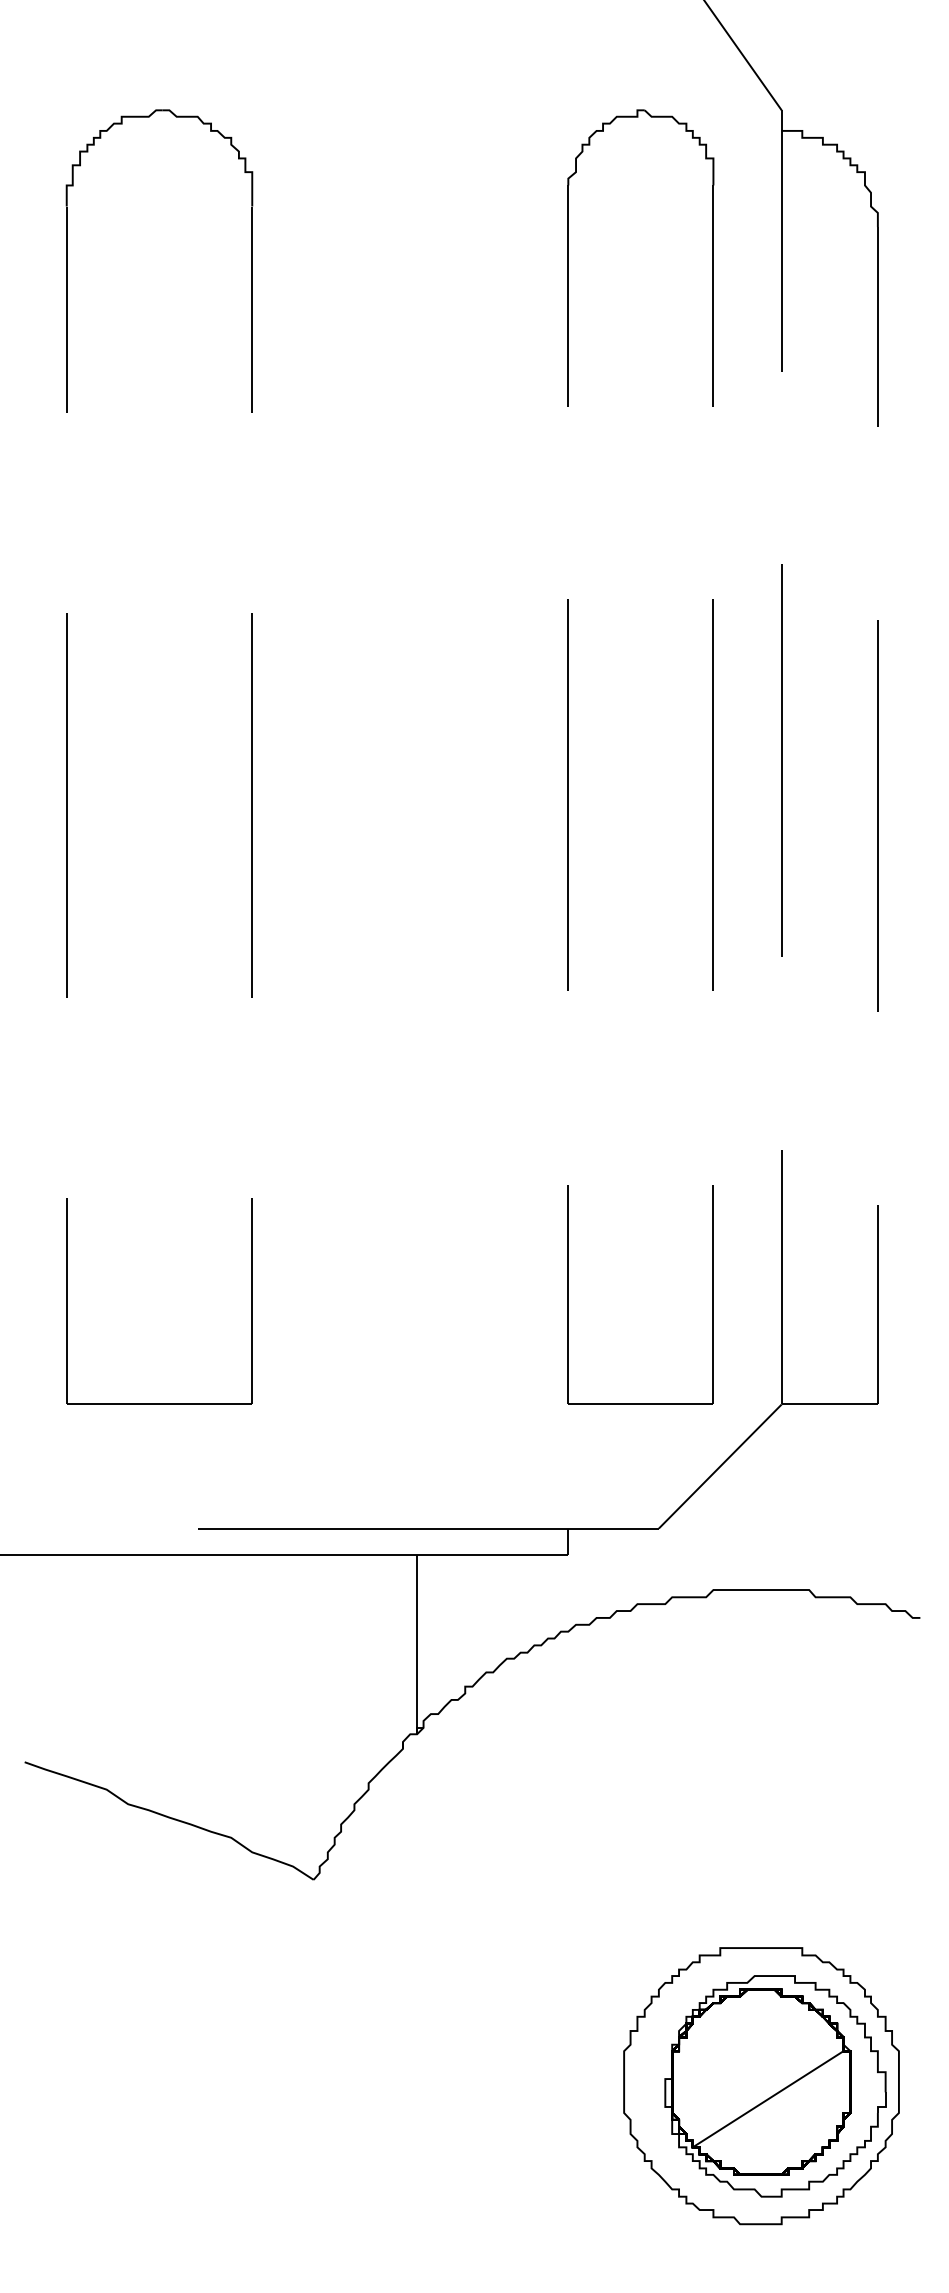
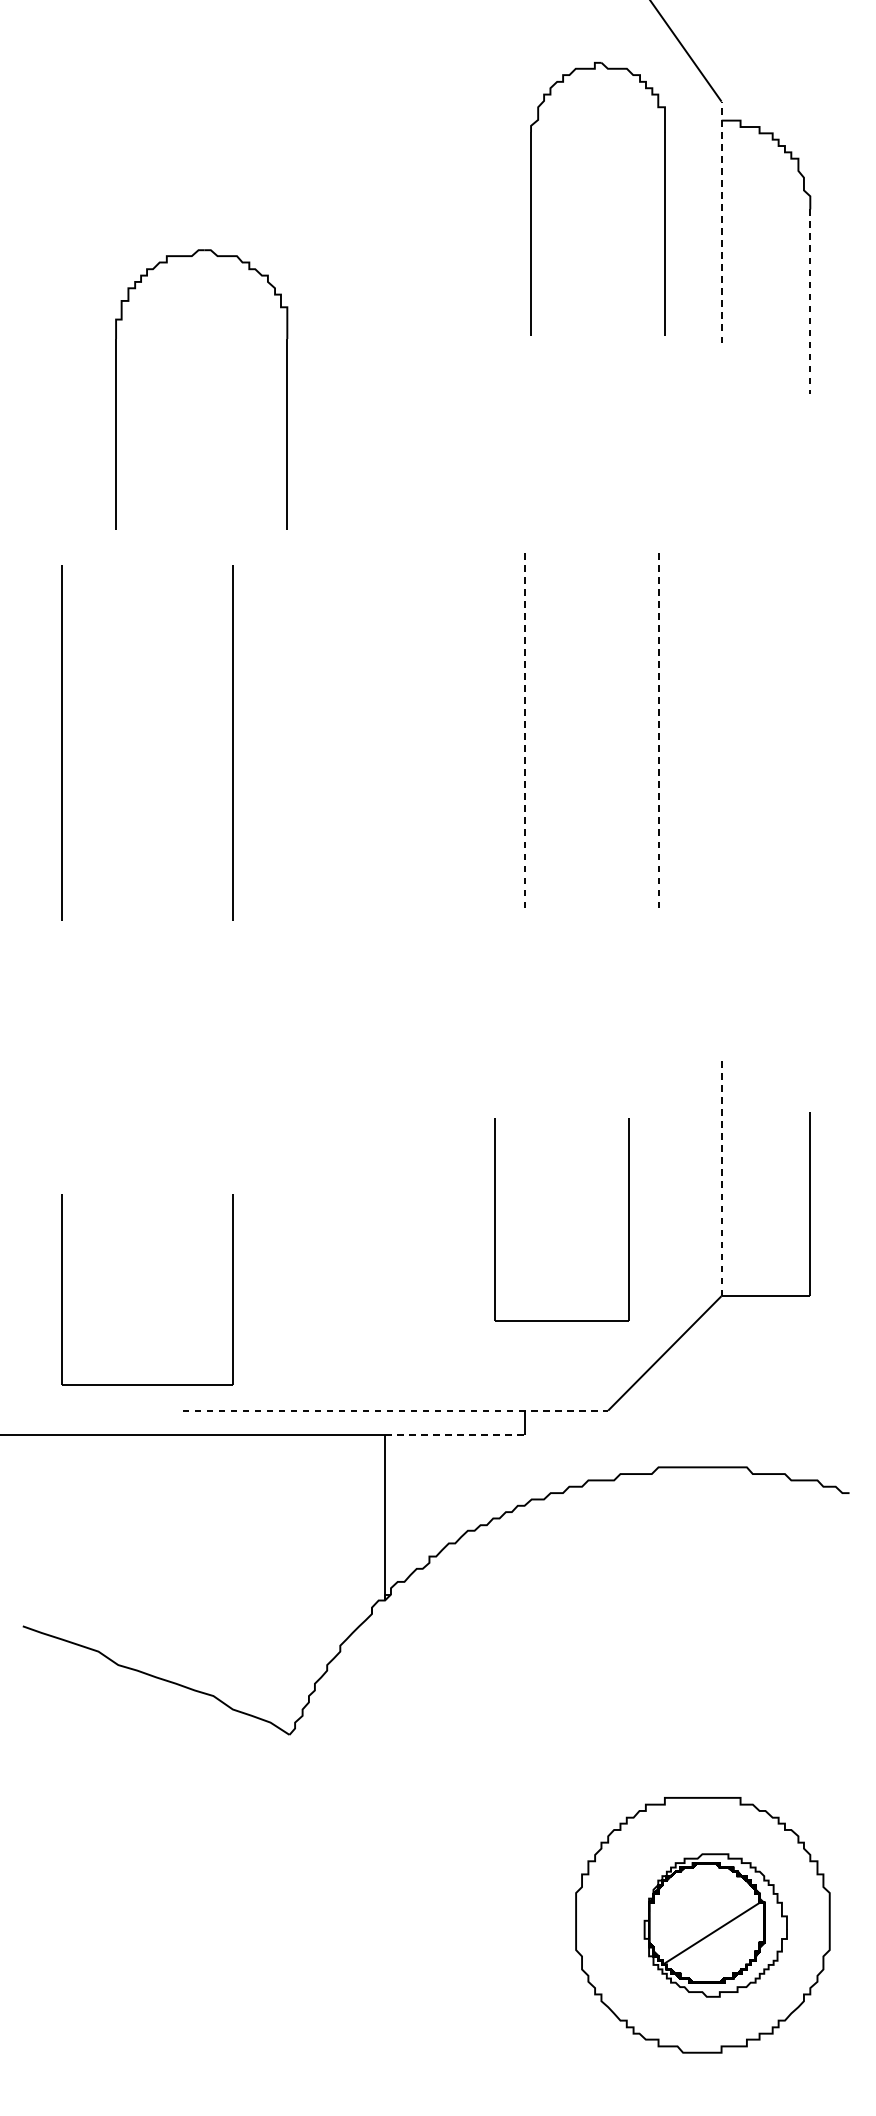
line: (781, 241) -> (721, 222), solid -> dashed
part: (568, 257) -> (531, 198), moved
part: (67, 260) -> (116, 388), moved
line: (877, 326) -> (809, 301), solid -> dashed
line: (781, 760) -> (721, 701), removed
line: (568, 795) -> (524, 734), solid -> dashed
line: (713, 795) -> (658, 734), solid -> dashed
line: (877, 815) -> (809, 752), removed
line: (781, 1276) -> (721, 1177), solid -> dashed
part: (568, 1294) -> (495, 1219), moved
part: (67, 1301) -> (62, 1289), moved
line: (428, 1528) -> (395, 1410), solid -> dashed
line: (492, 1555) -> (454, 1435), solid -> dashed
part: (775, 2086) -> (715, 1925), size x0.7

